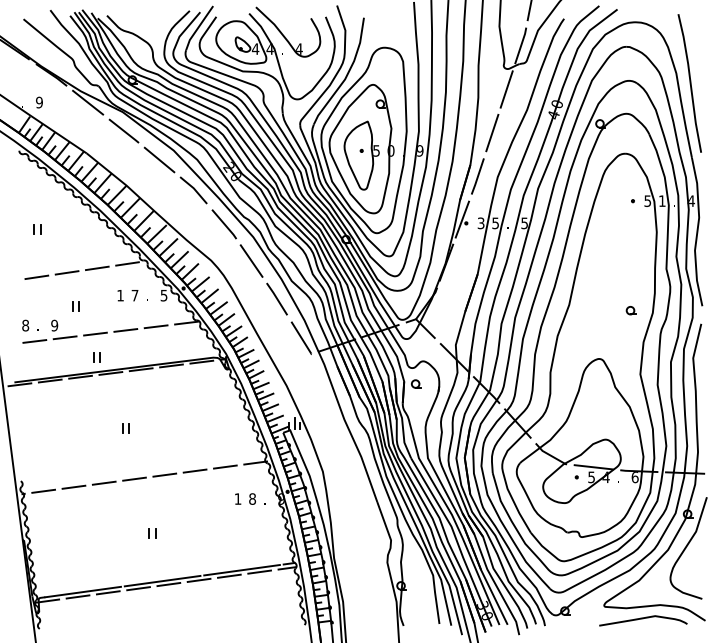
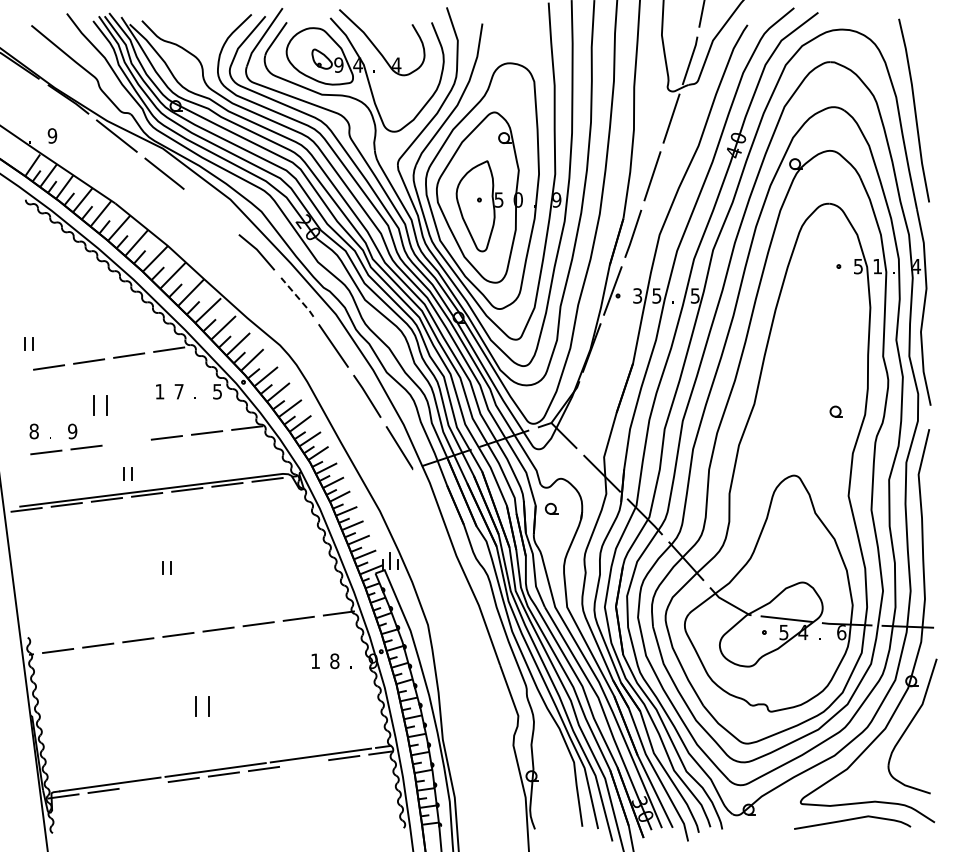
text: (255, 48) -> (338, 64), 4 -> 9
line: (159, 159) -> (211, 211), removed
line: (224, 224) -> (297, 297), solid -> dashed
part: (37, 229) -> (28, 343), moved
part: (75, 306) -> (100, 405), size x1.6
line: (95, 333) -> (126, 442), removed
part: (151, 533) -> (201, 706), size x1.6
line: (229, 576) -> (304, 763), removed
line: (108, 592) -> (143, 785), removed

